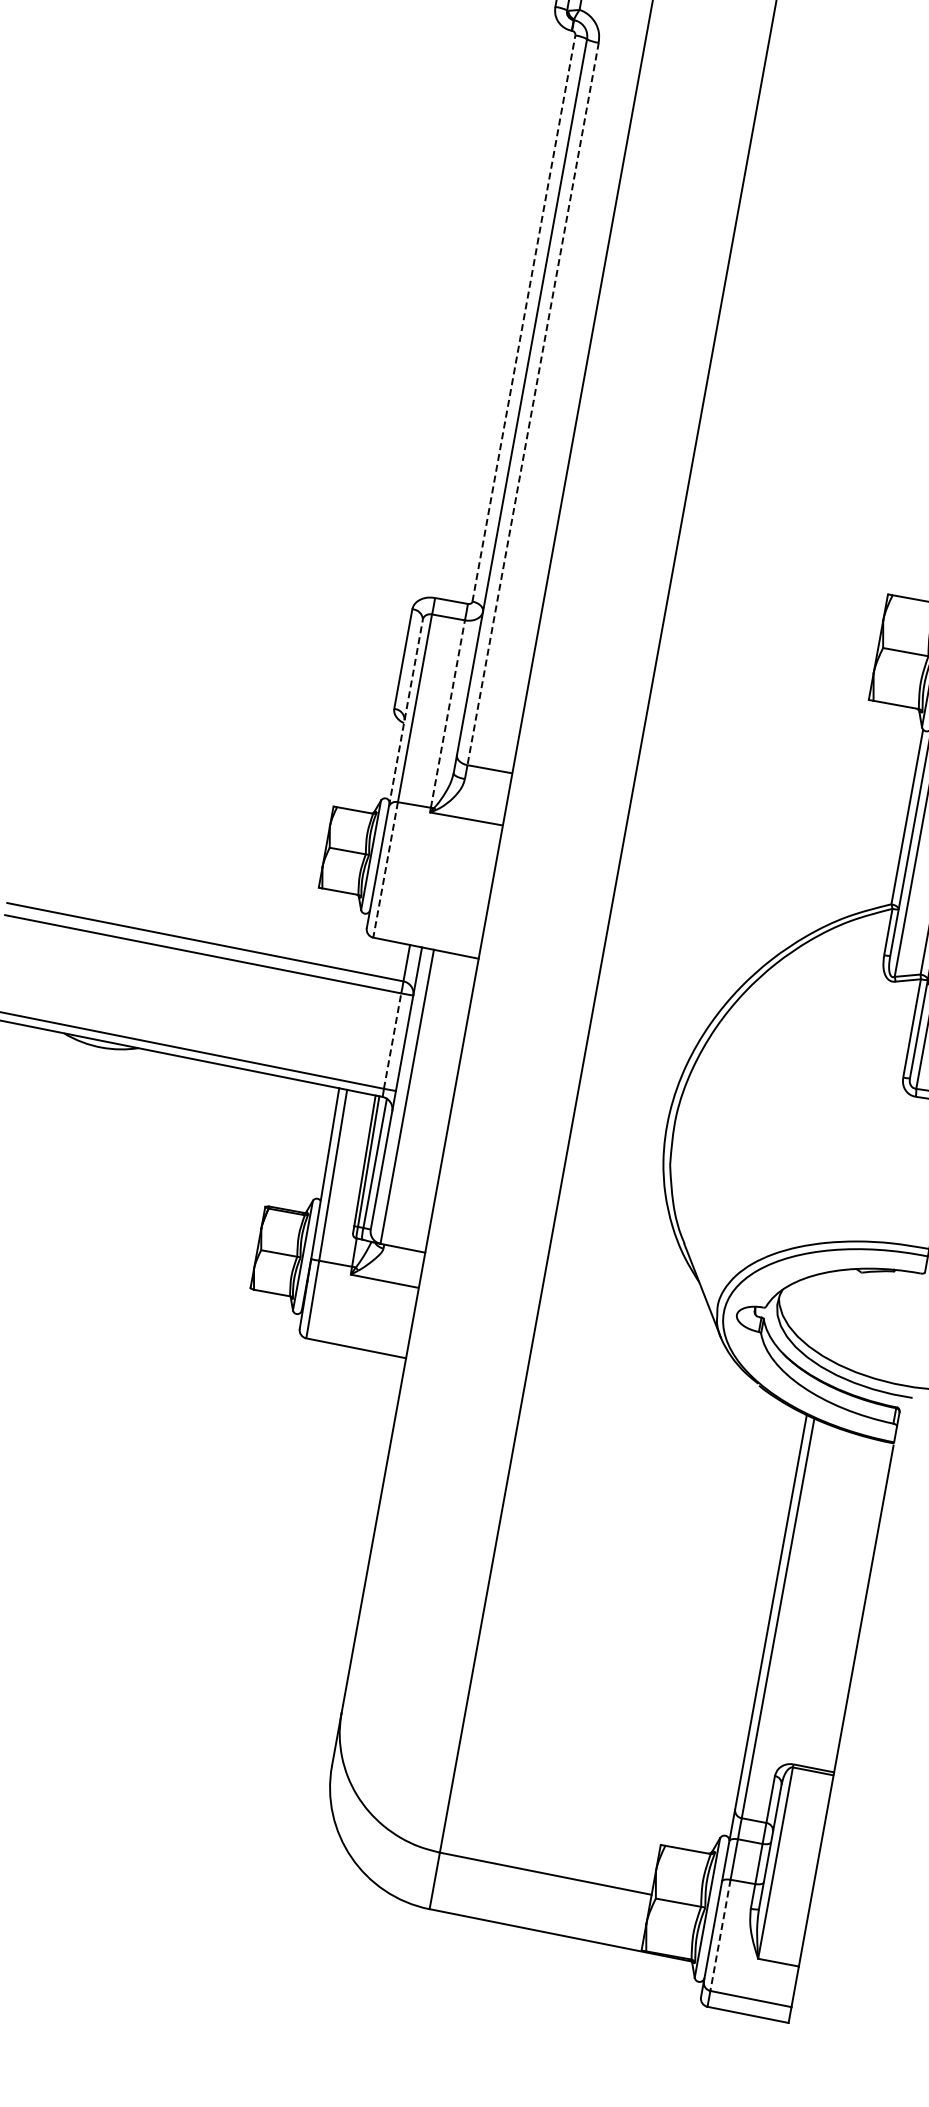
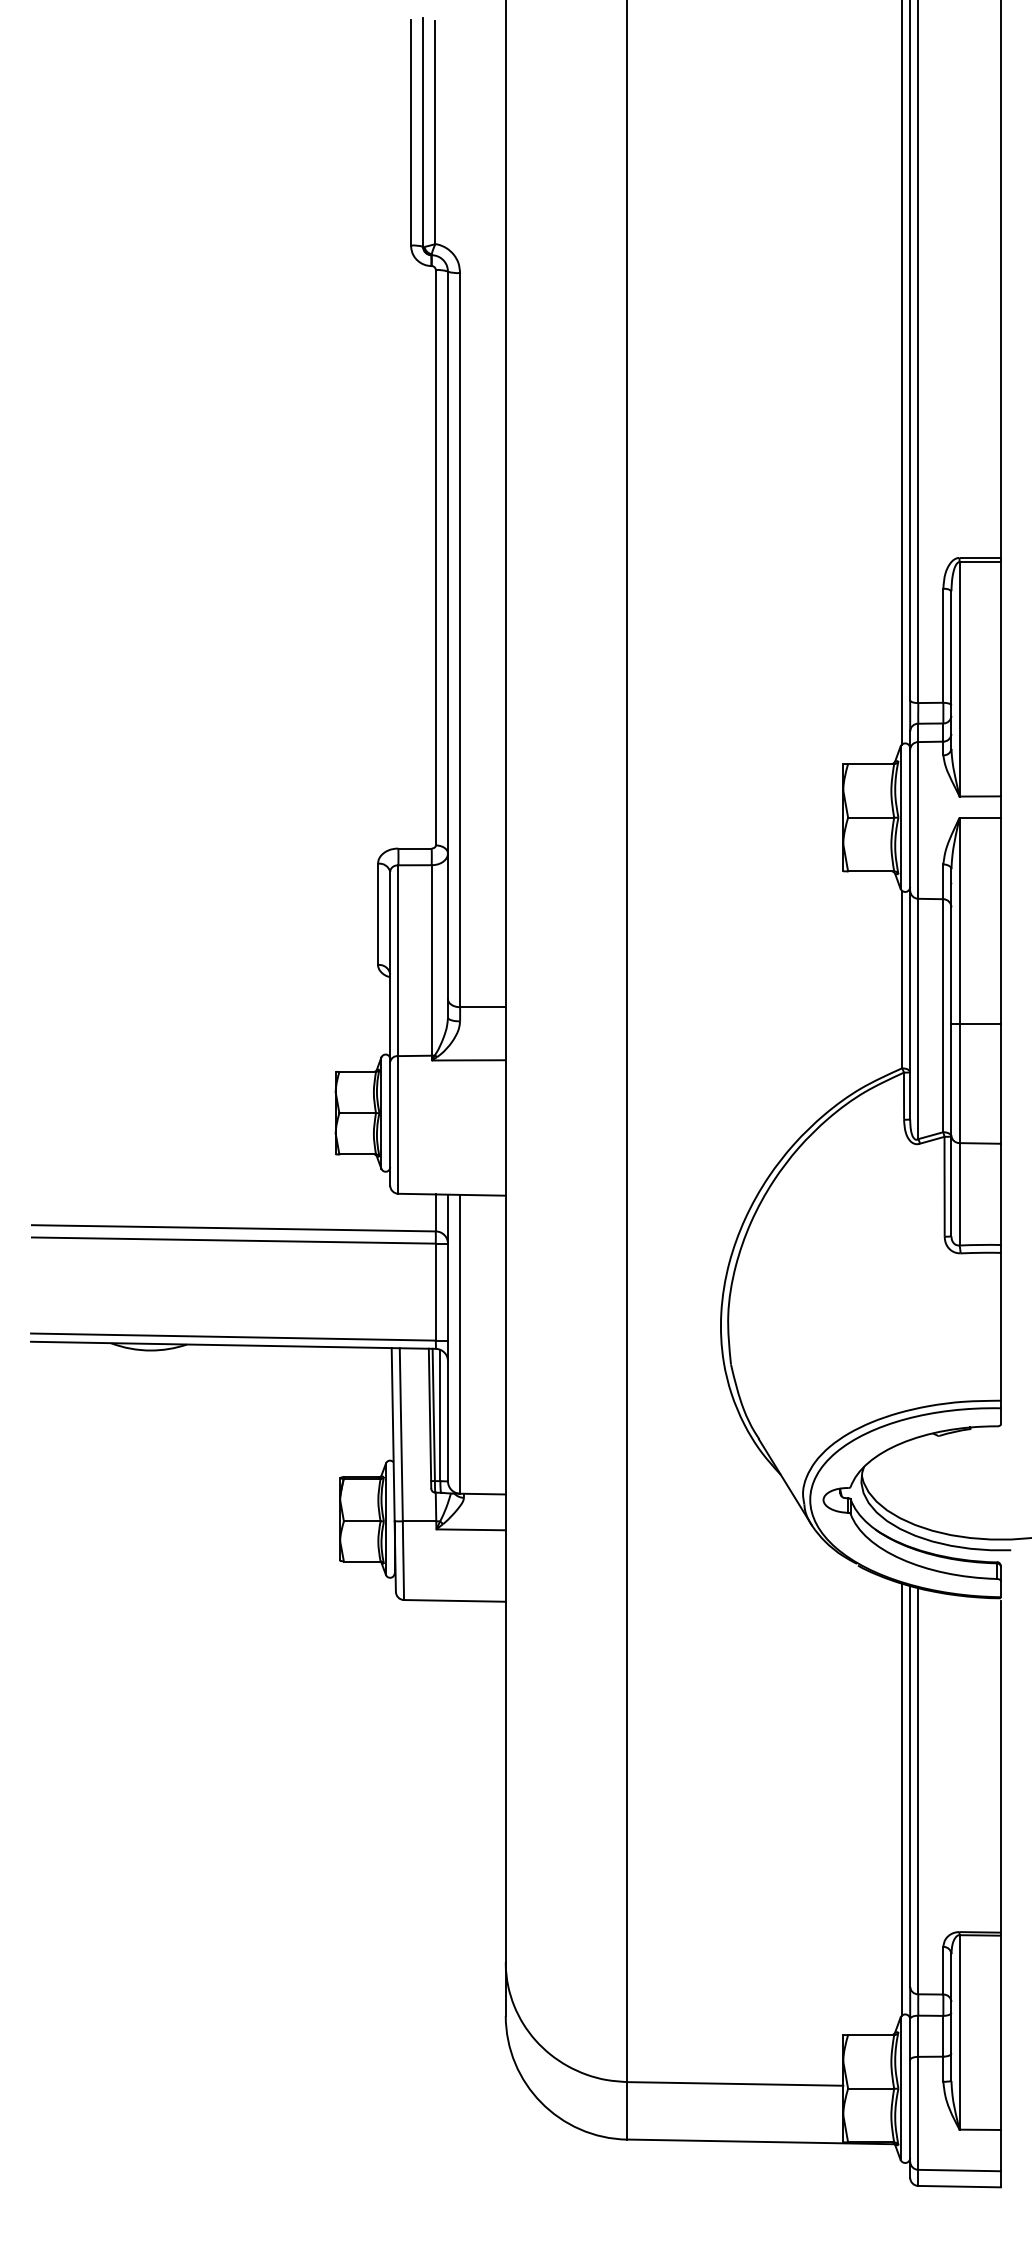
line: (523, 318) -> (435, 557), dashed -> solid
line: (533, 404) -> (460, 640), dashed -> solid
line: (406, 712) -> (390, 966), dashed -> solid
line: (447, 713) -> (431, 959), dashed -> solid
line: (385, 869) -> (398, 1124), dashed -> solid
line: (392, 1040) -> (435, 1291), dashed -> solid
line: (761, 1623) -> (902, 1799), added
line: (720, 1935) -> (918, 2113), dashed -> solid

